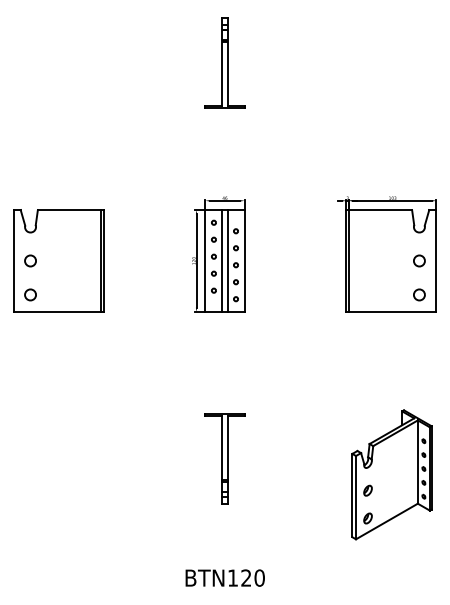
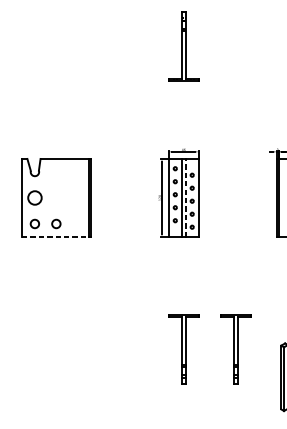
circle: (30, 260) -> (34, 197), size x1.6
line: (227, 260) -> (185, 197), solid -> dashed
circle: (58, 294) -> (56, 223), added
line: (57, 311) -> (55, 236), solid -> dashed
part: (292, 458) -> (235, 349), added

